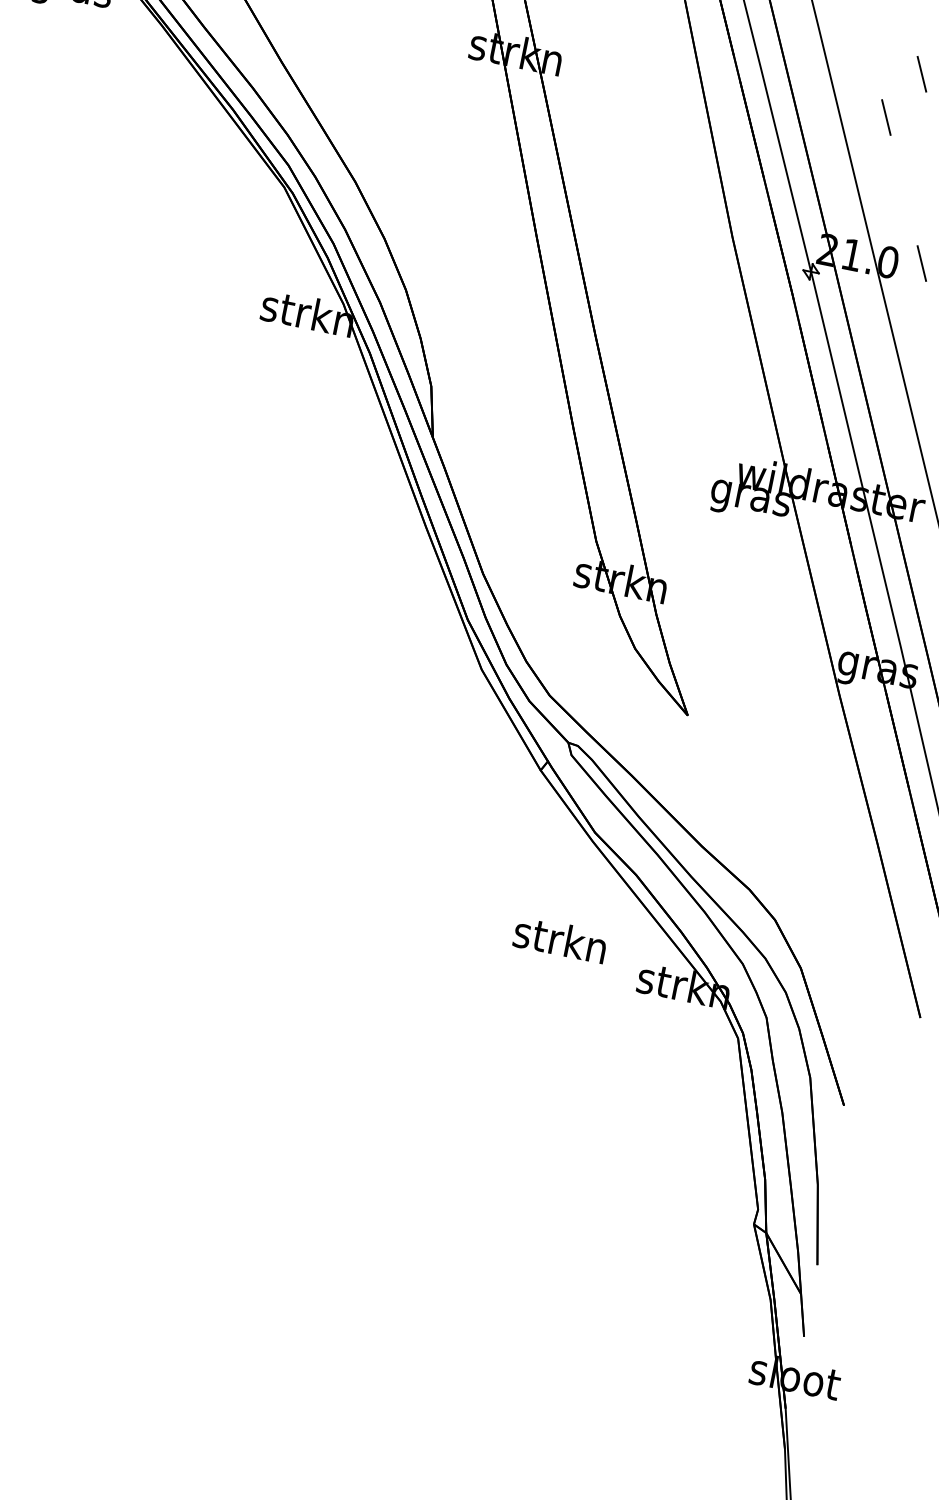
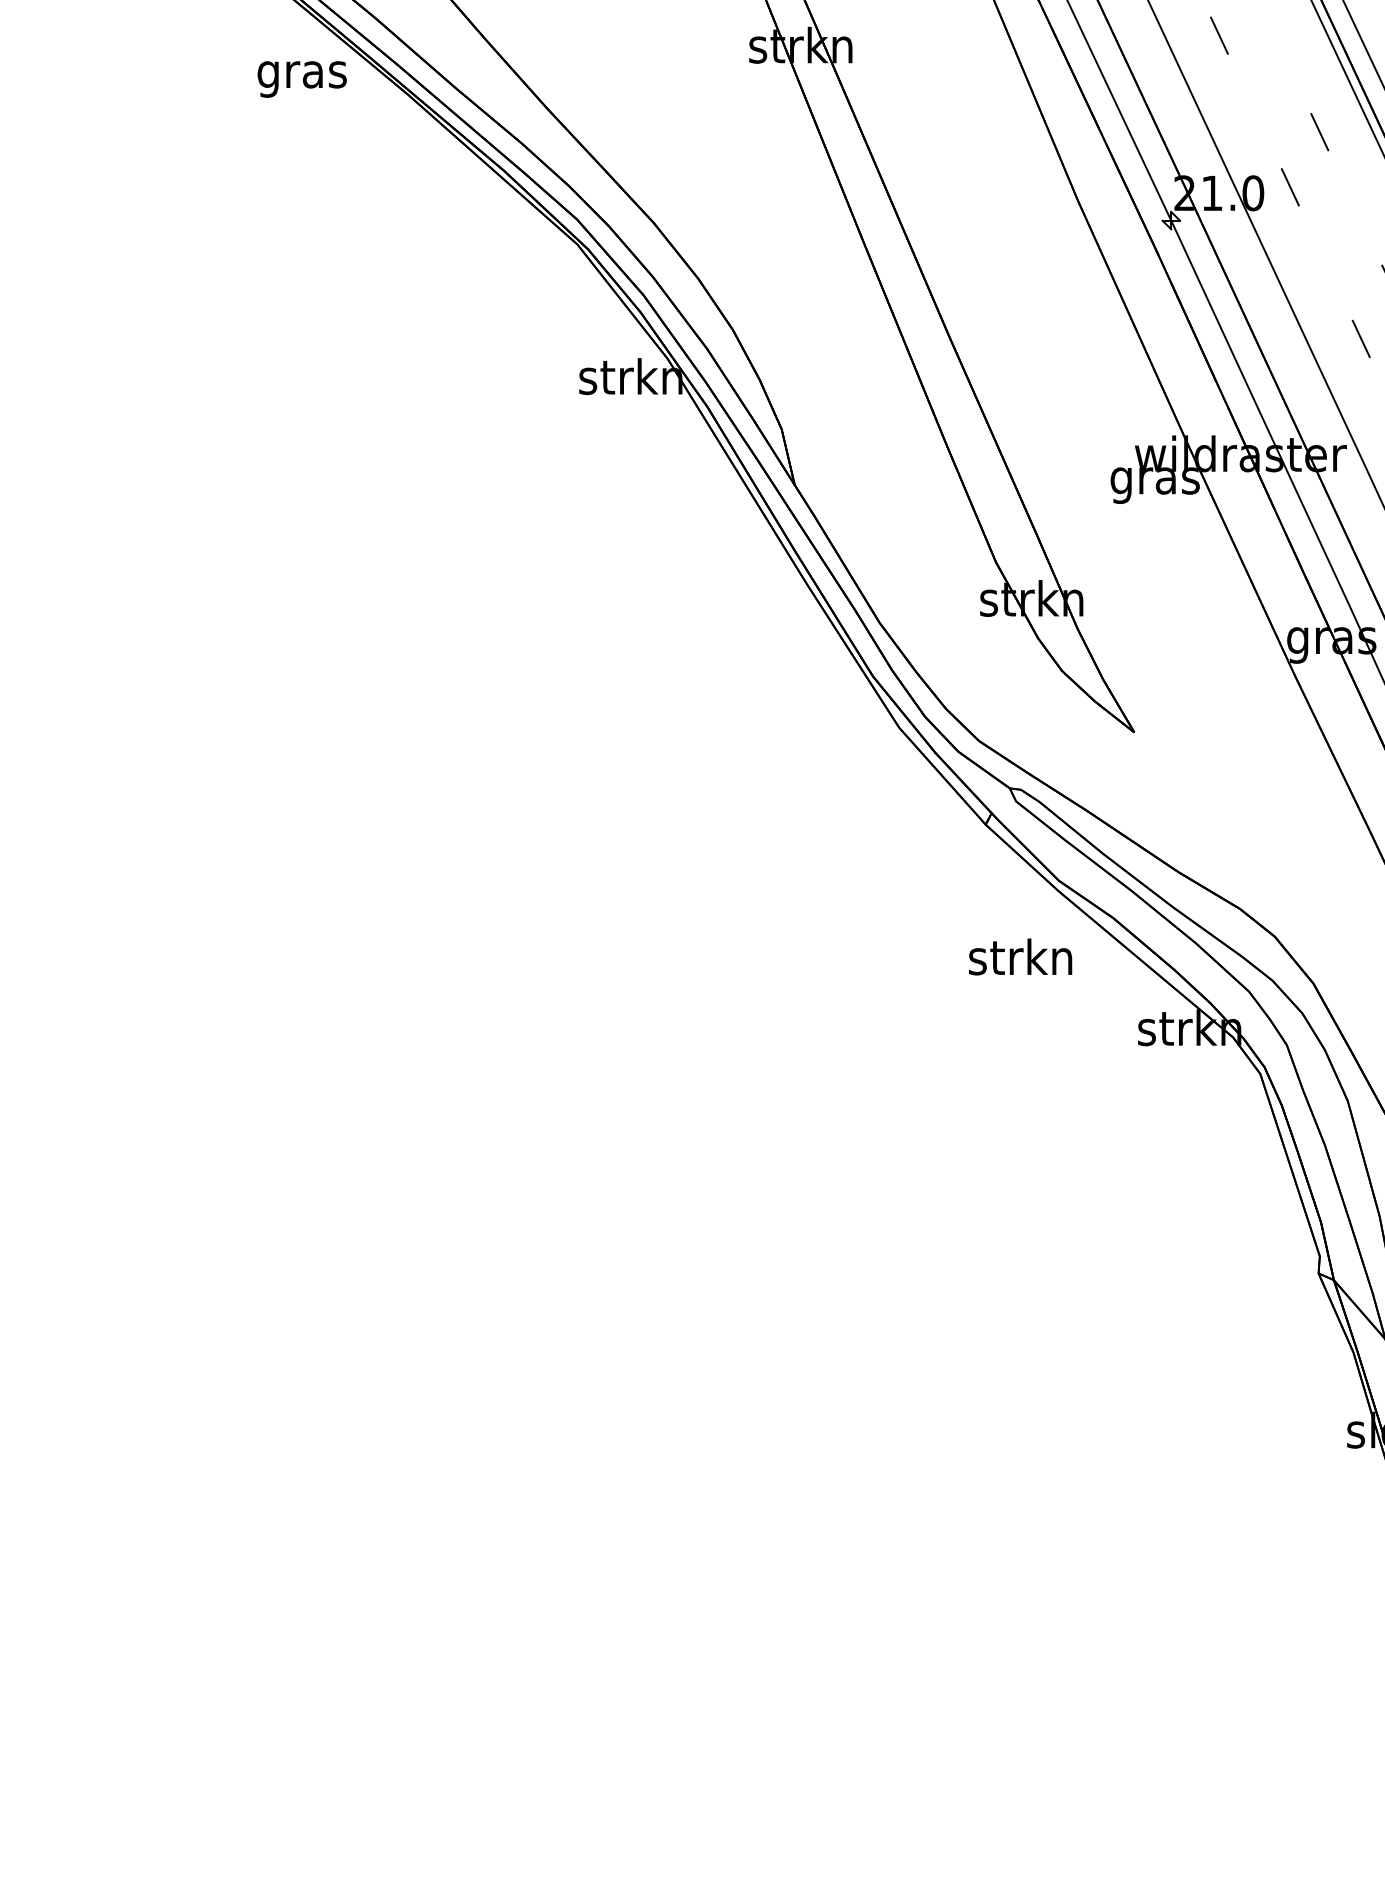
text: (560, 939) -> (1020, 956), moved

